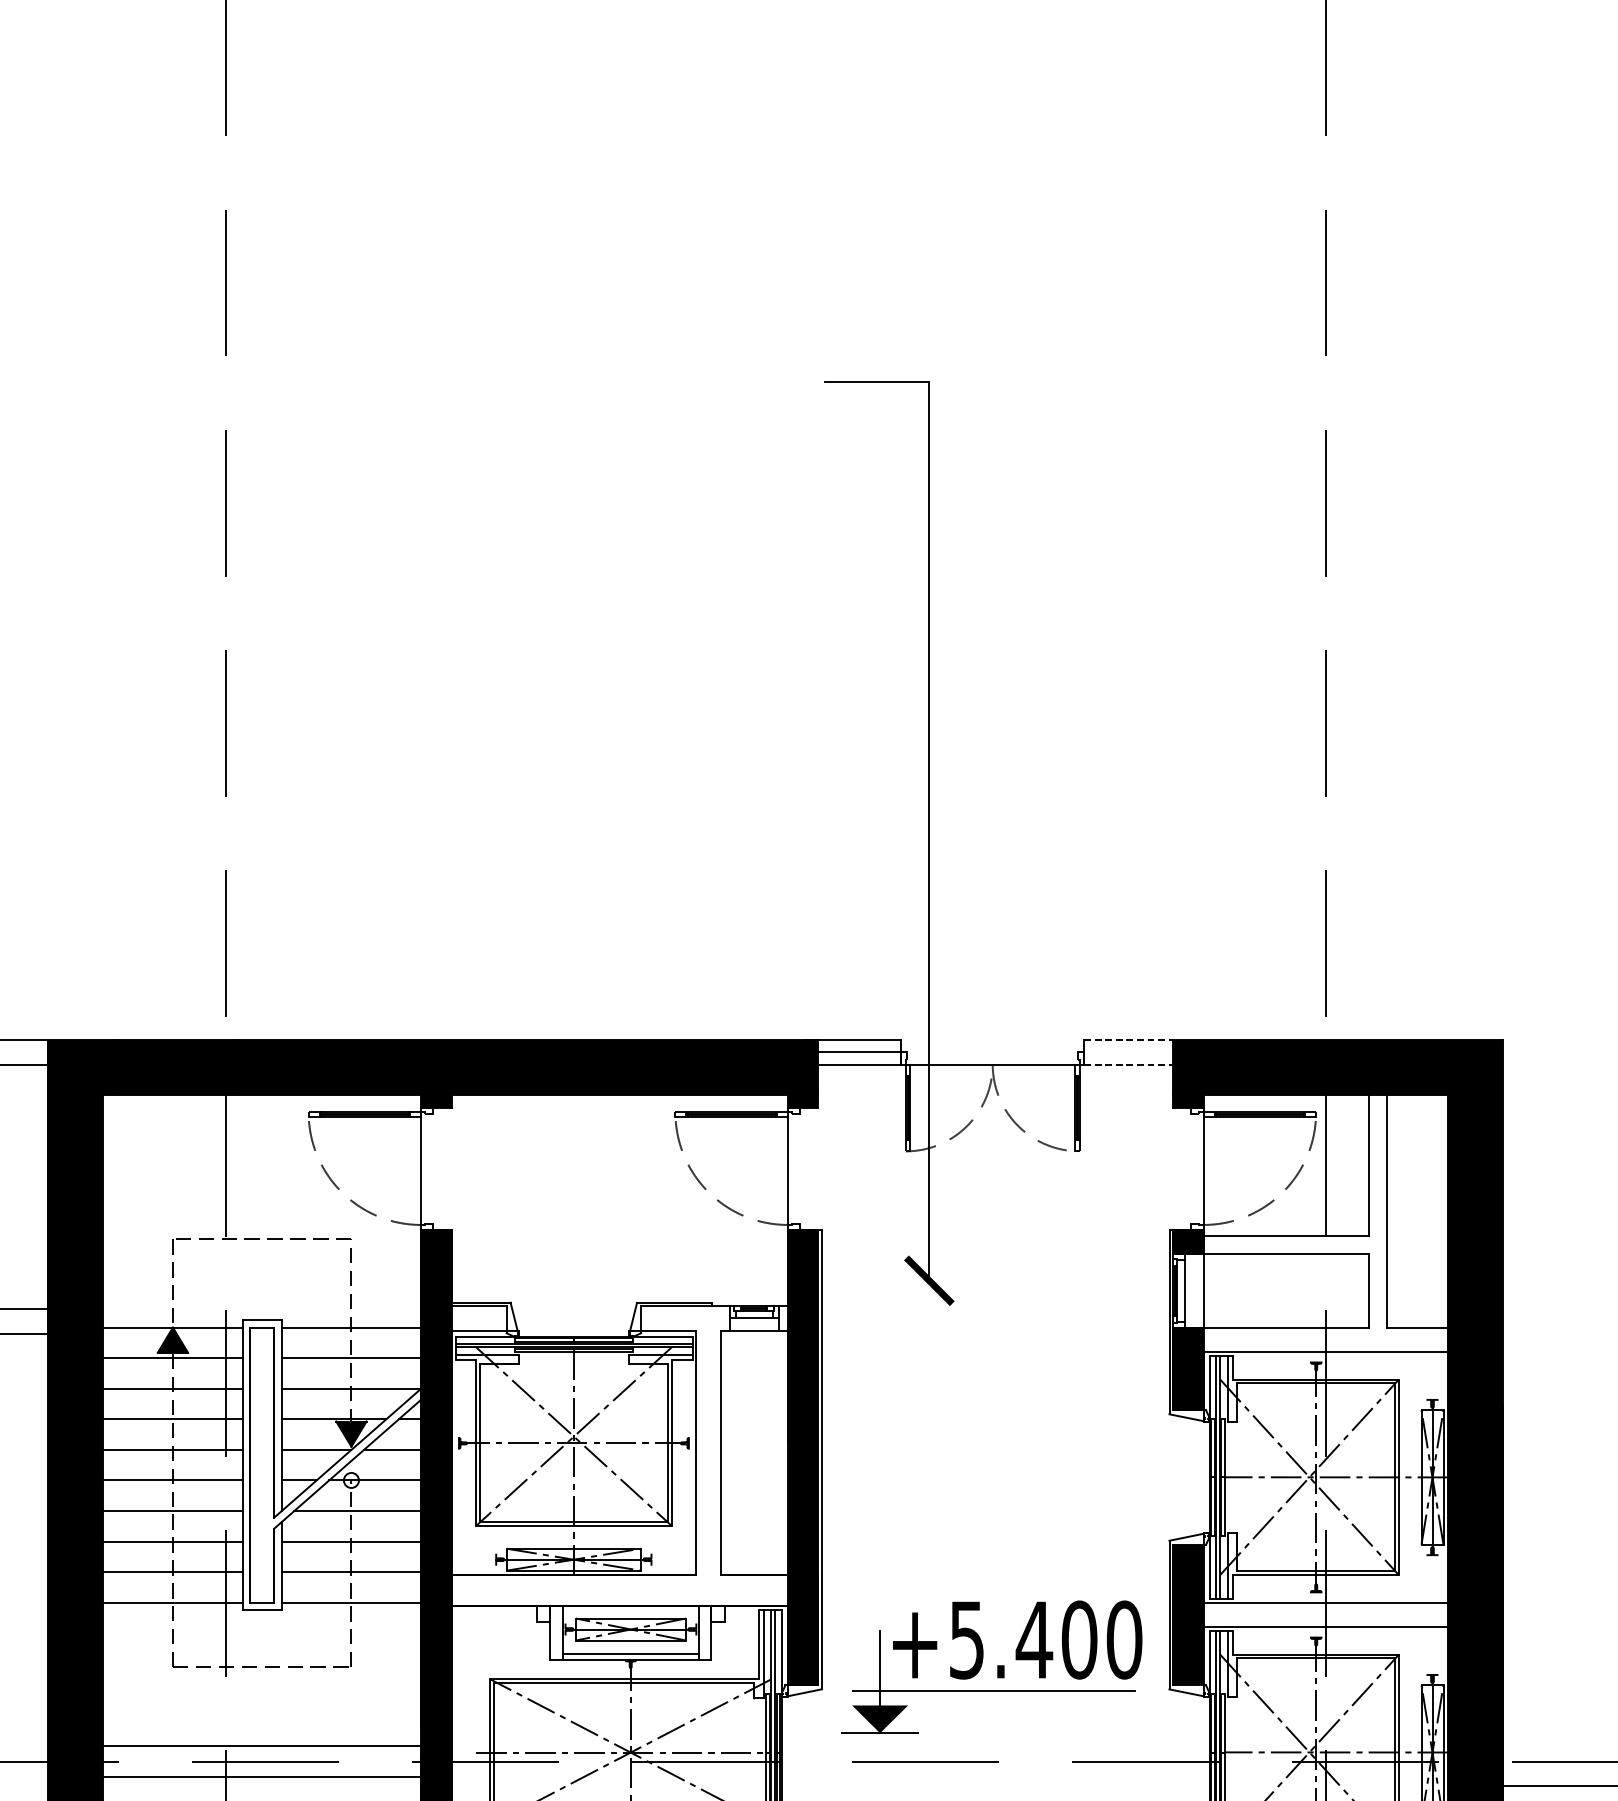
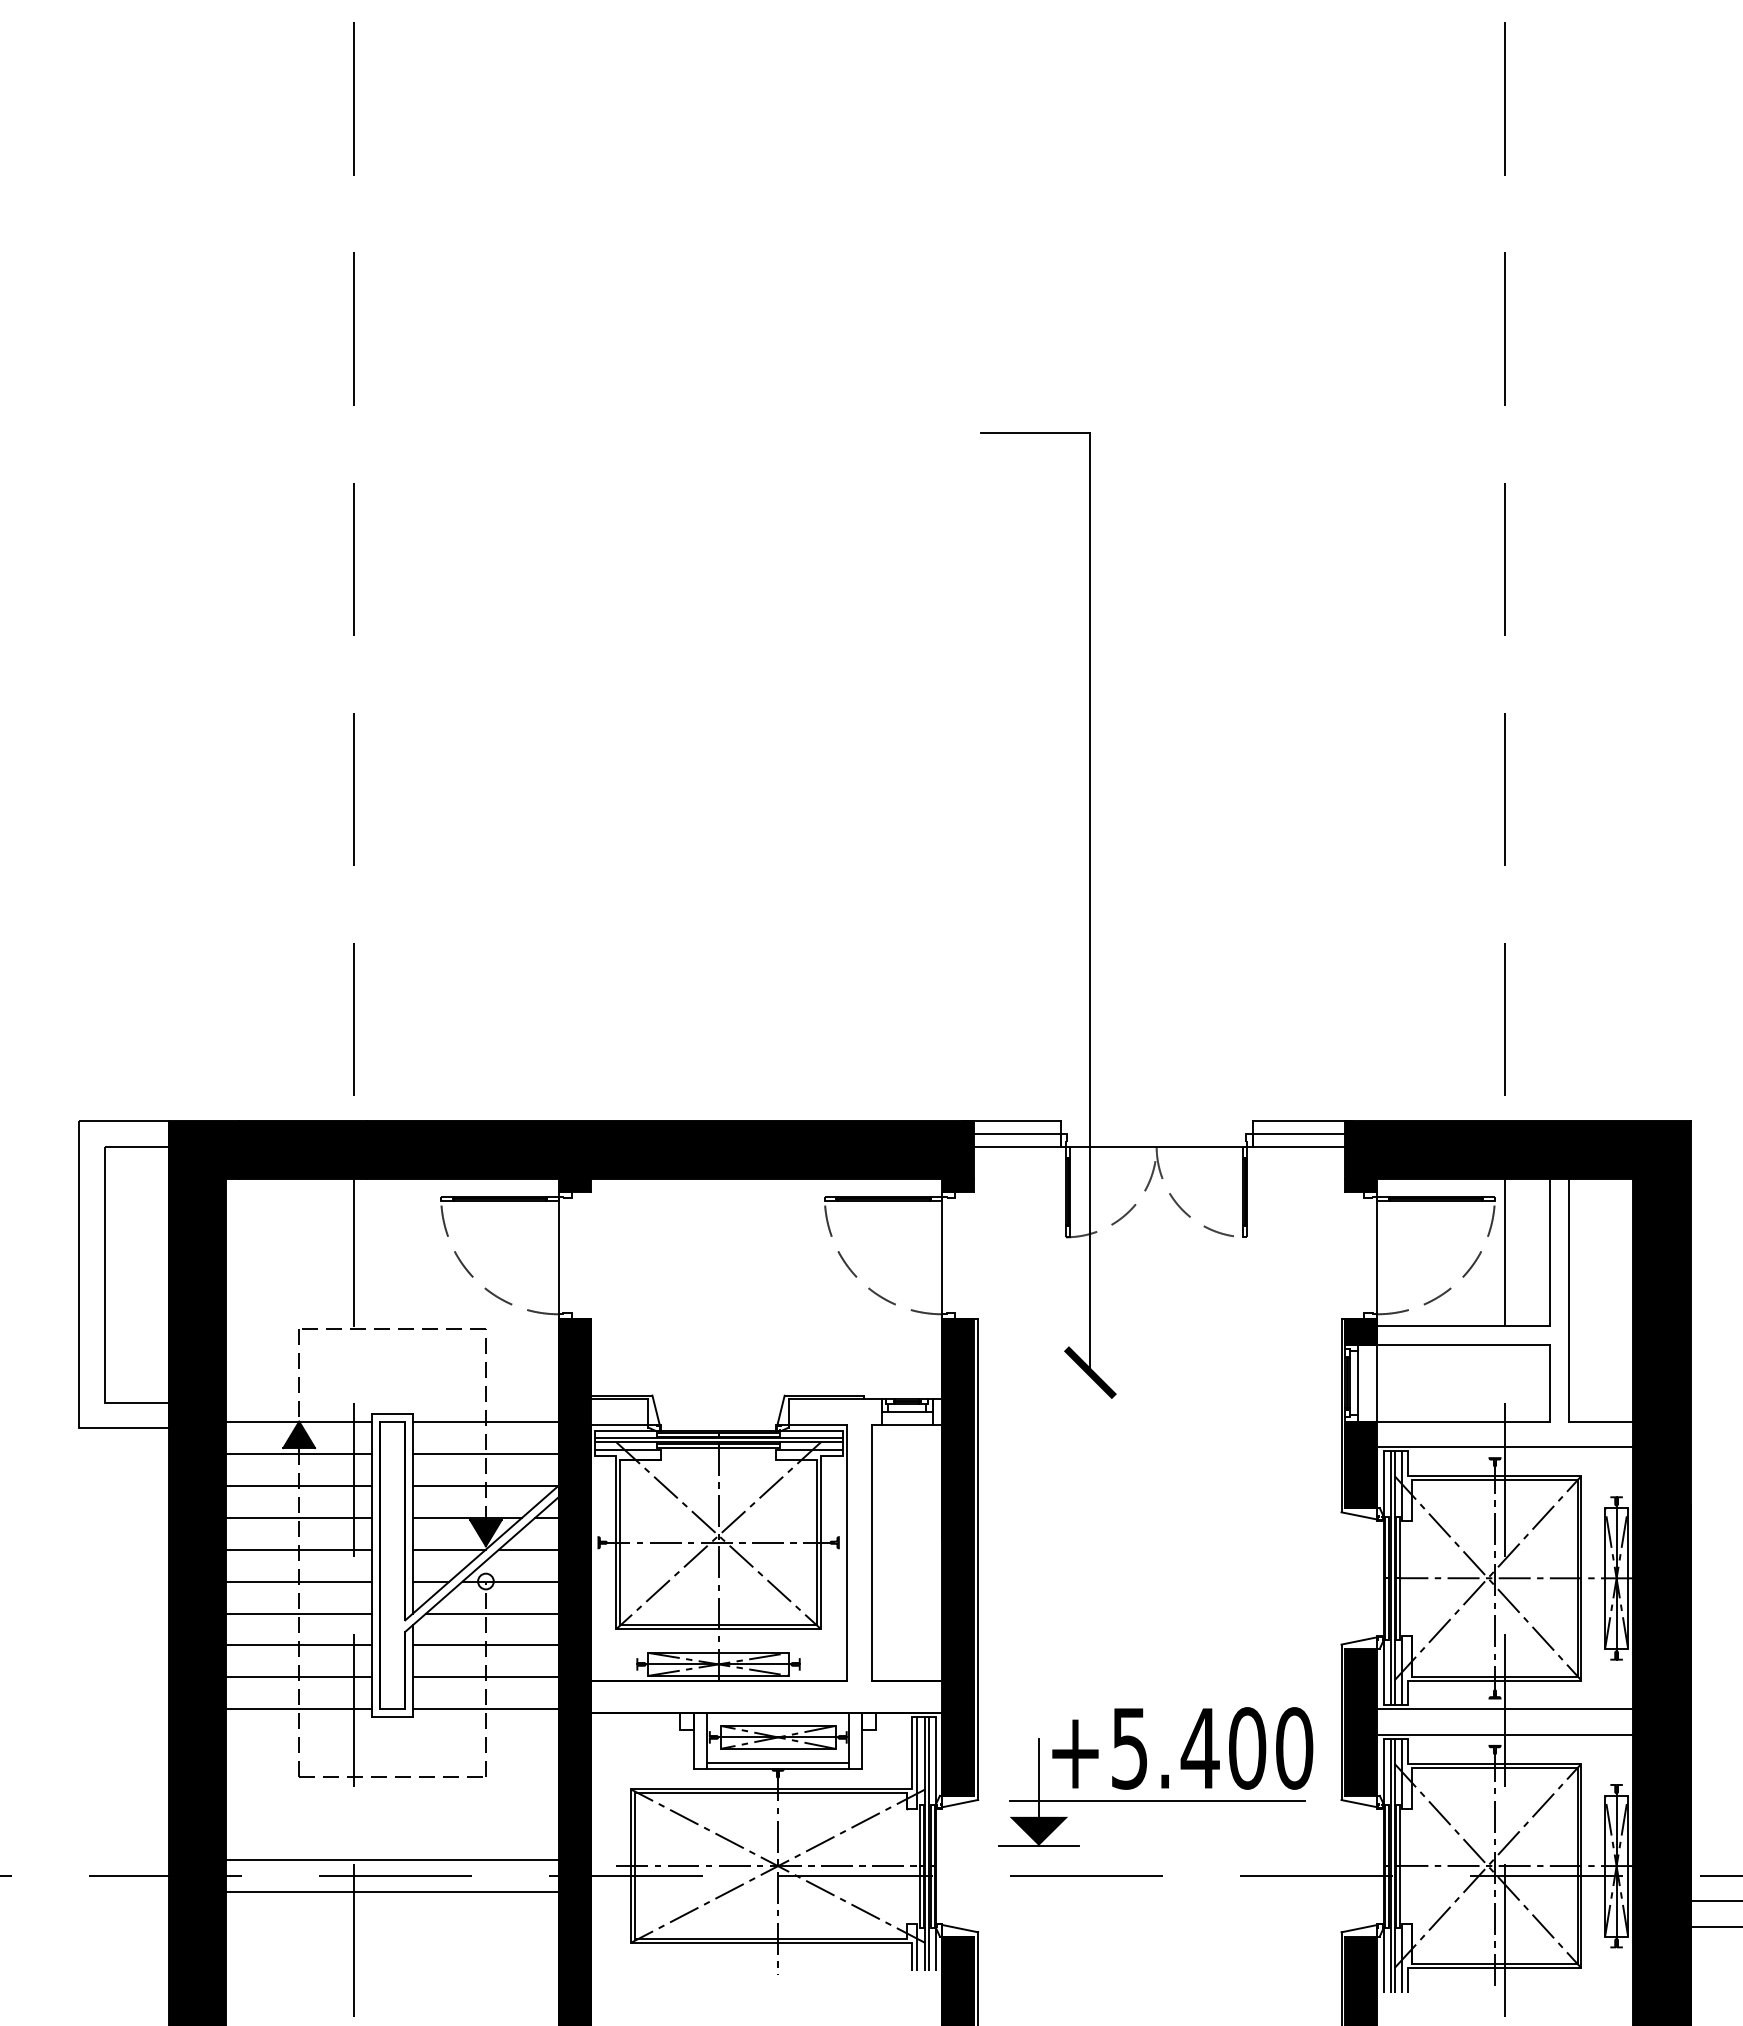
line: (1132, 1039) -> (1302, 1120), dashed -> solid
line: (1131, 1052) -> (1301, 1133), added
line: (1132, 1064) -> (1302, 1146), dashed -> solid

